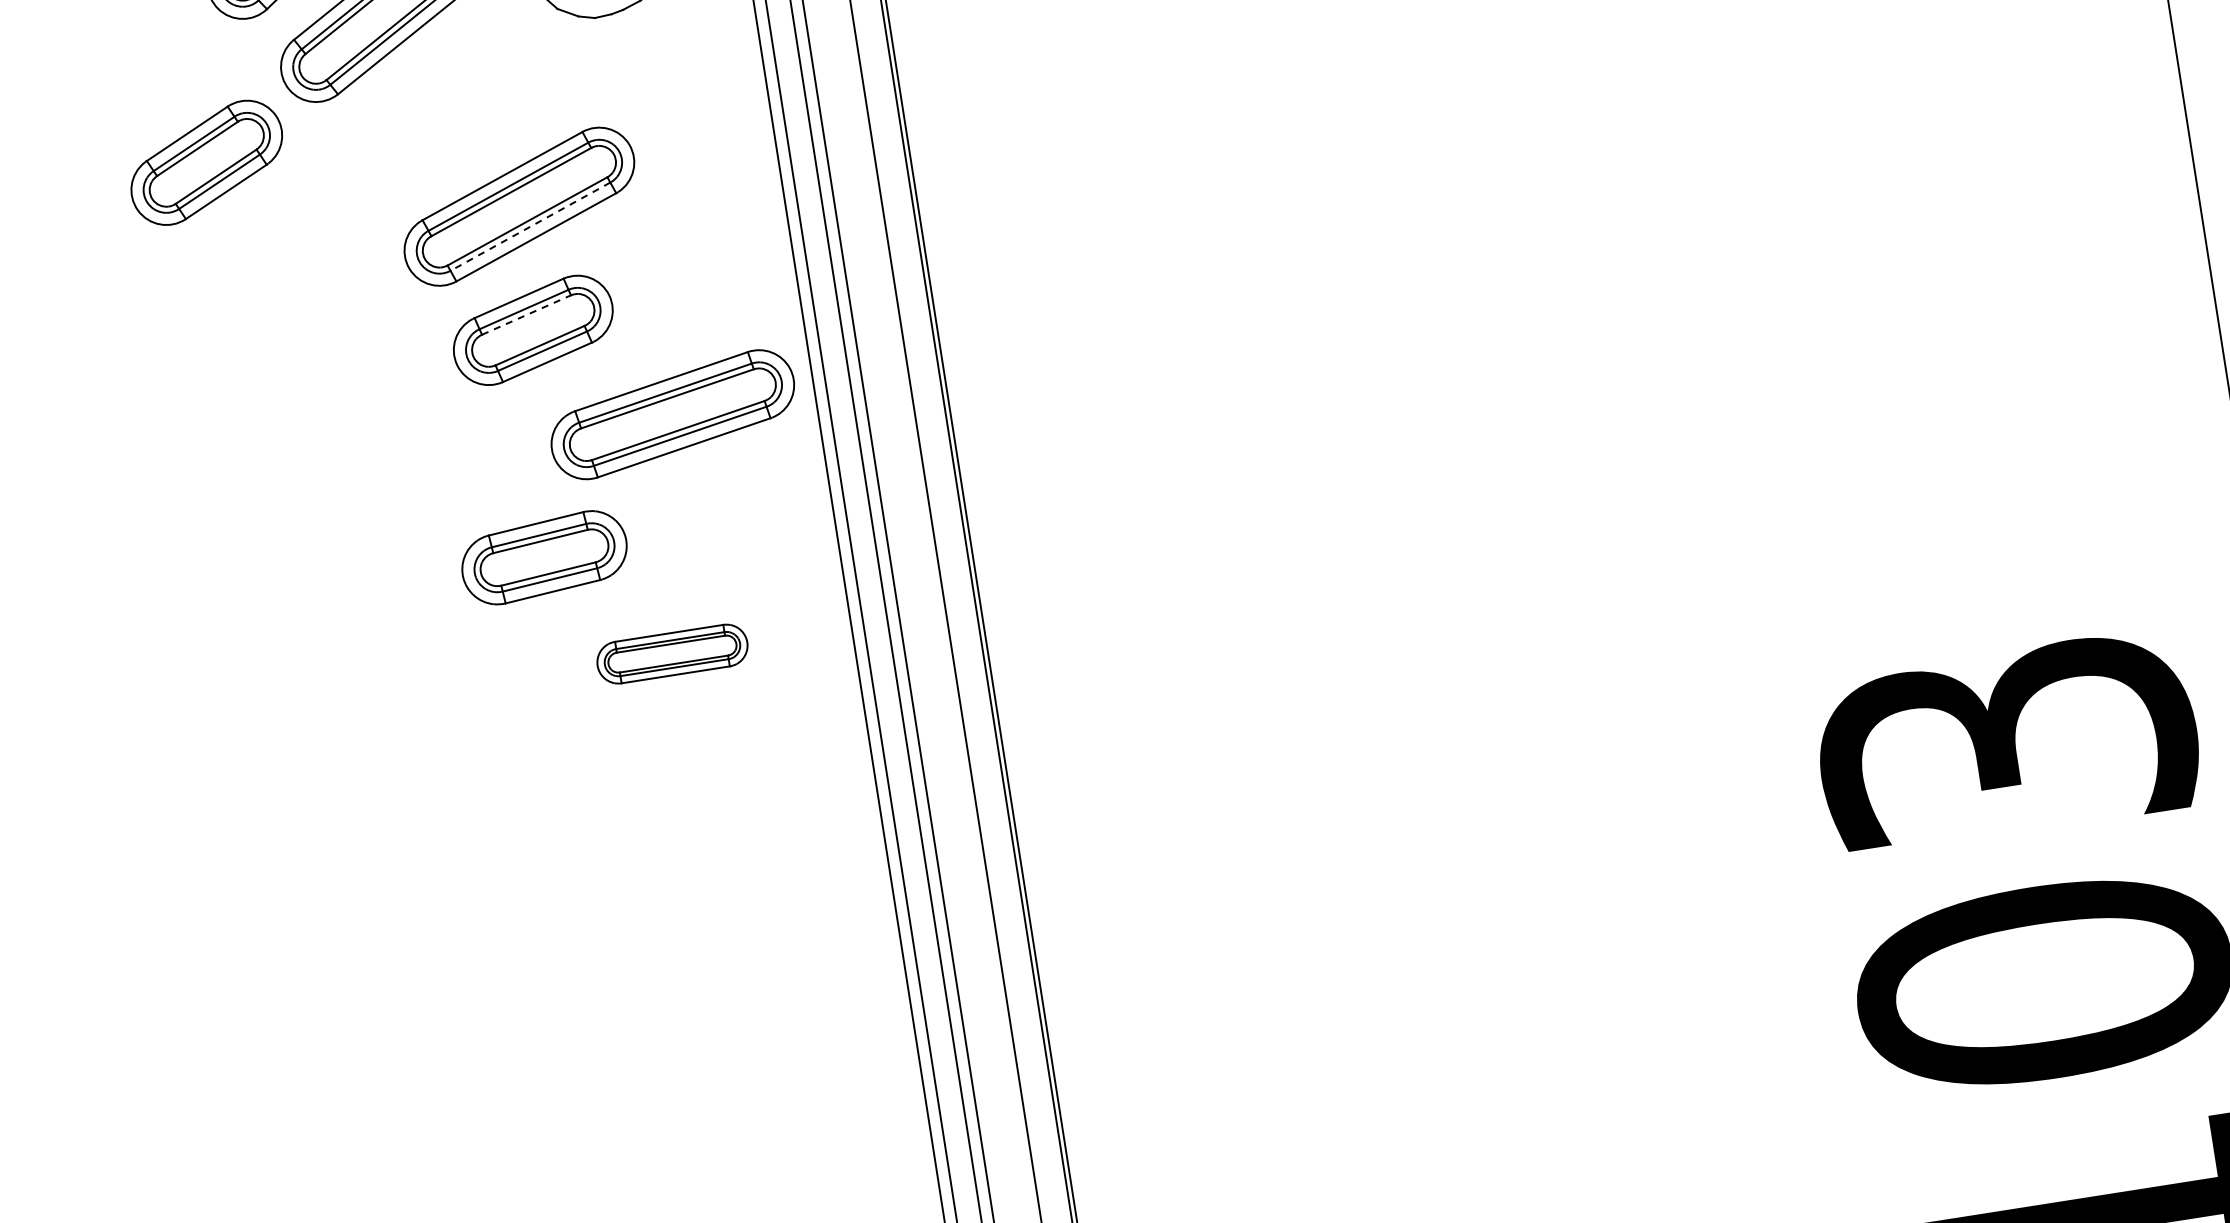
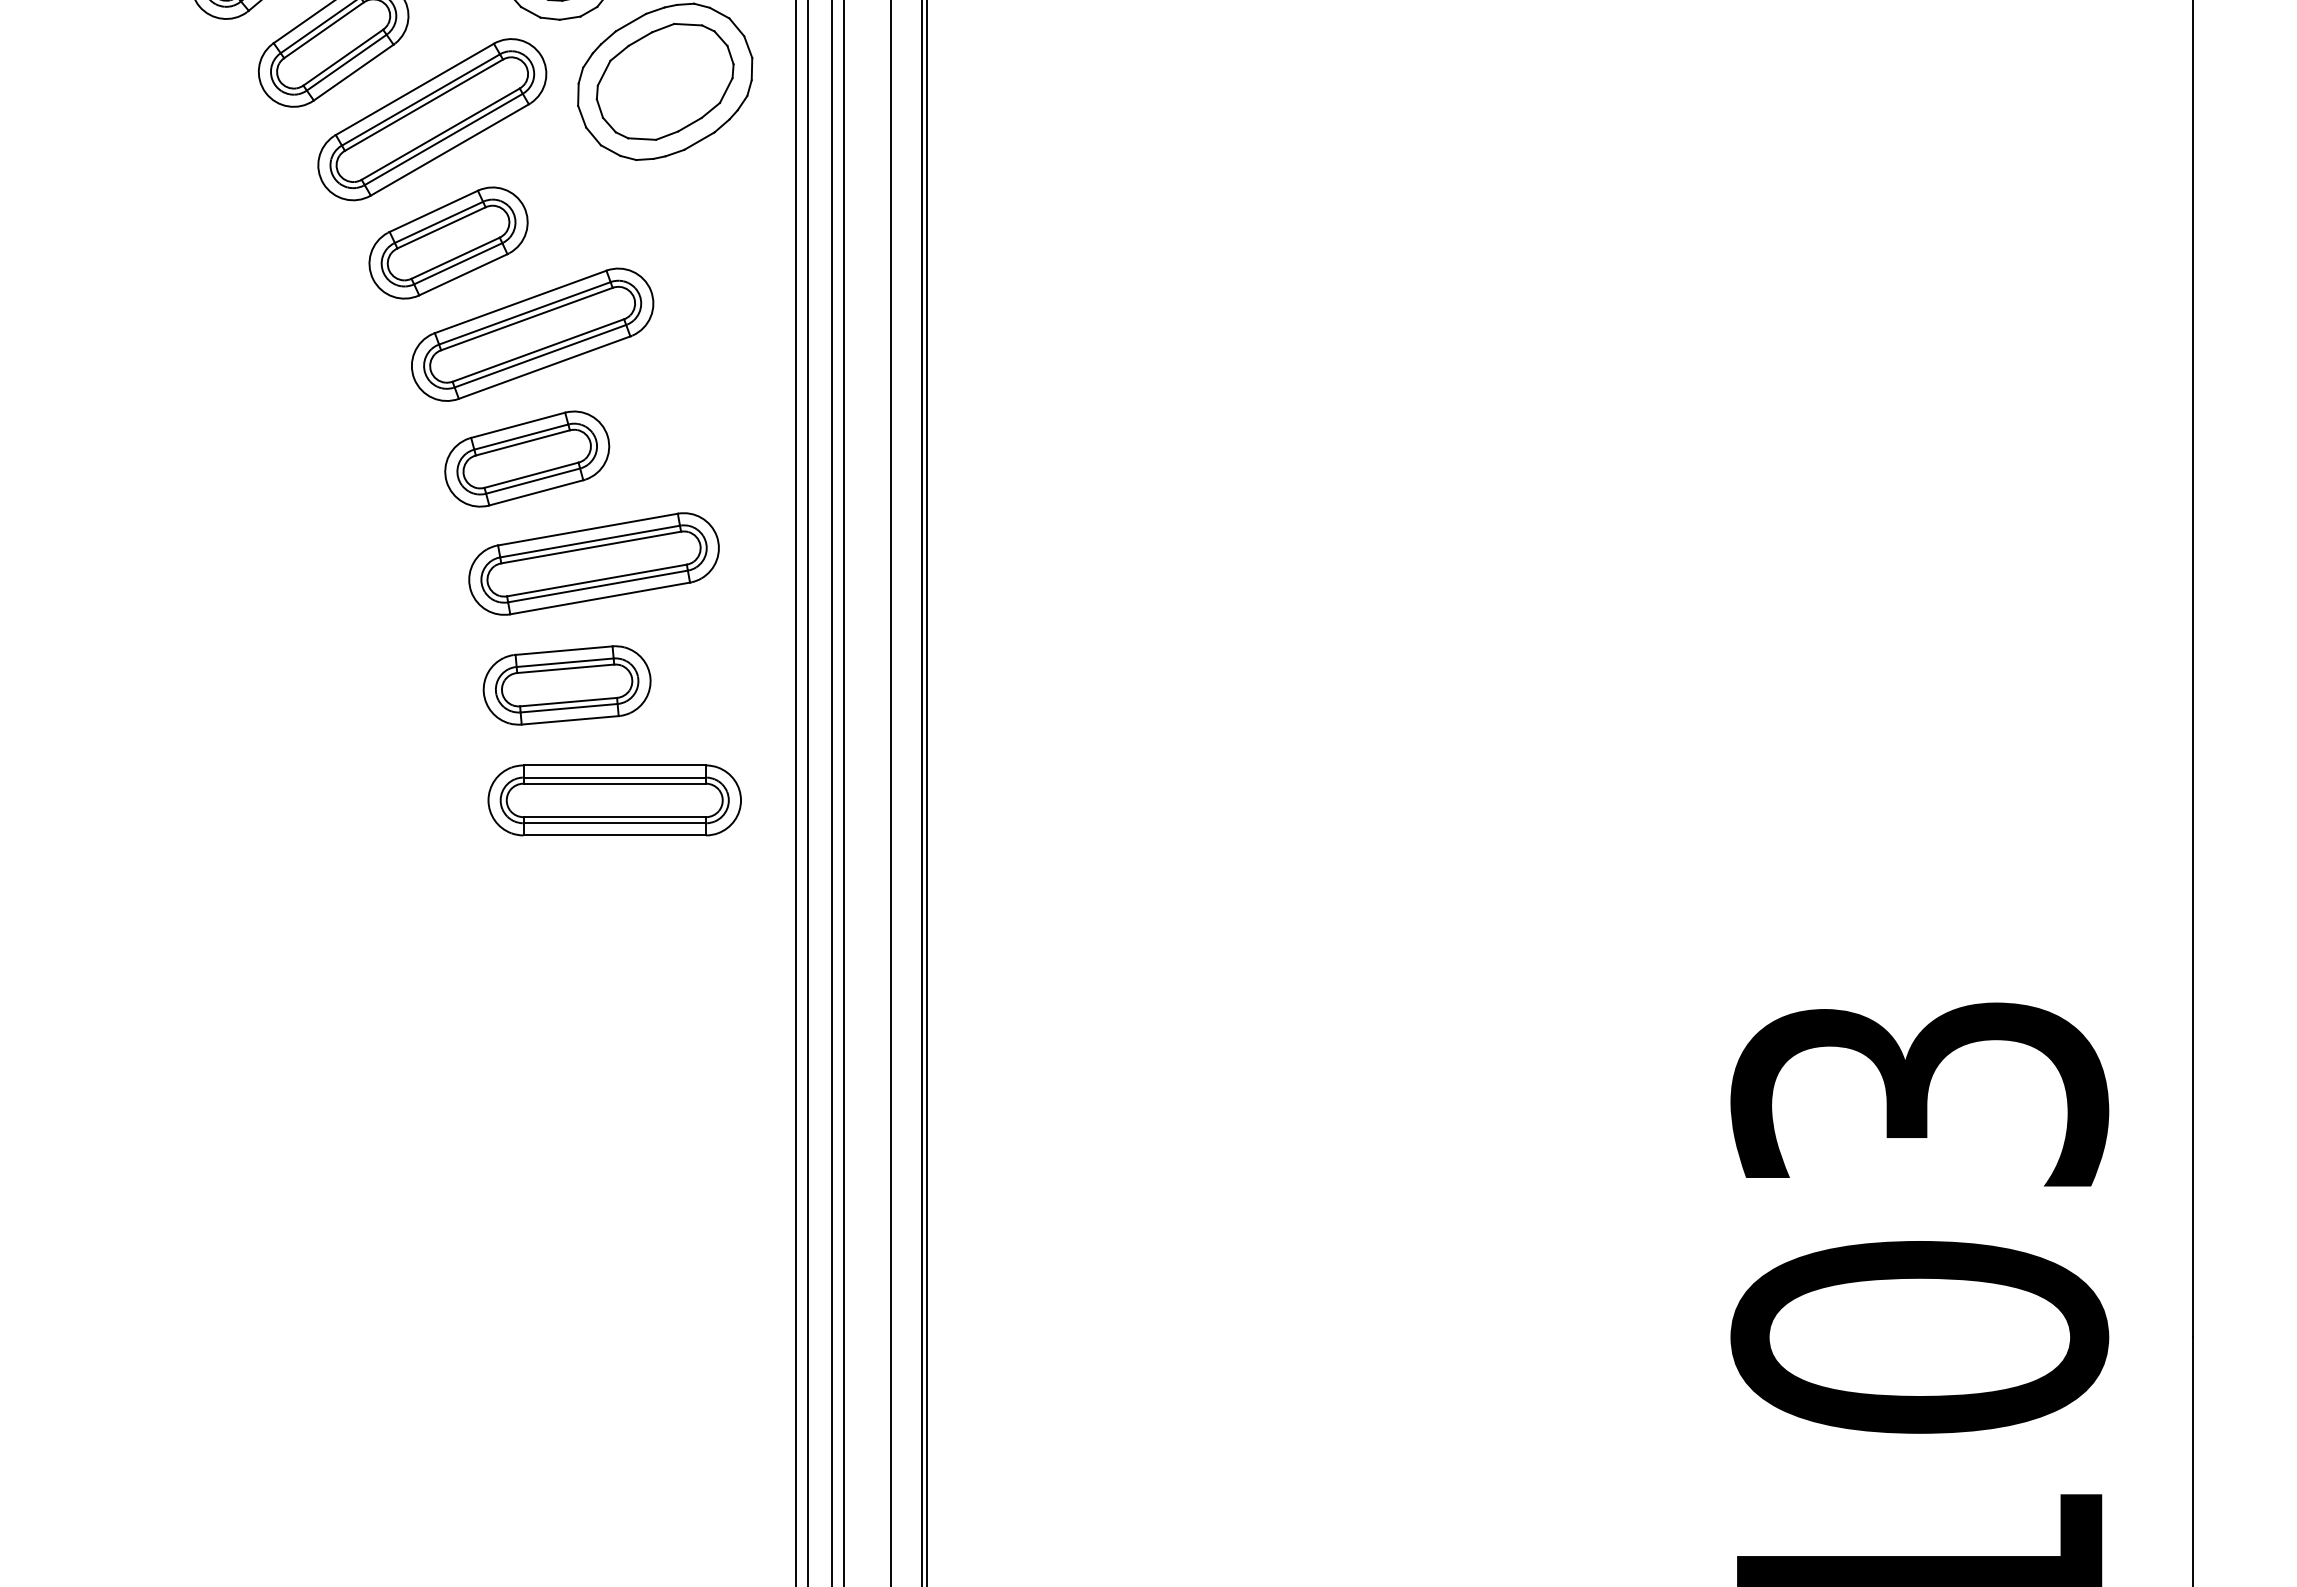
part: (206, 162) -> (448, 242), moved
line: (529, 227) -> (539, 356), dashed -> solid
line: (526, 314) -> (522, 442), dashed -> solid
part: (672, 414) -> (593, 563), moved
part: (543, 557) -> (566, 685), moved
part: (672, 654) -> (614, 800), size x1.67

